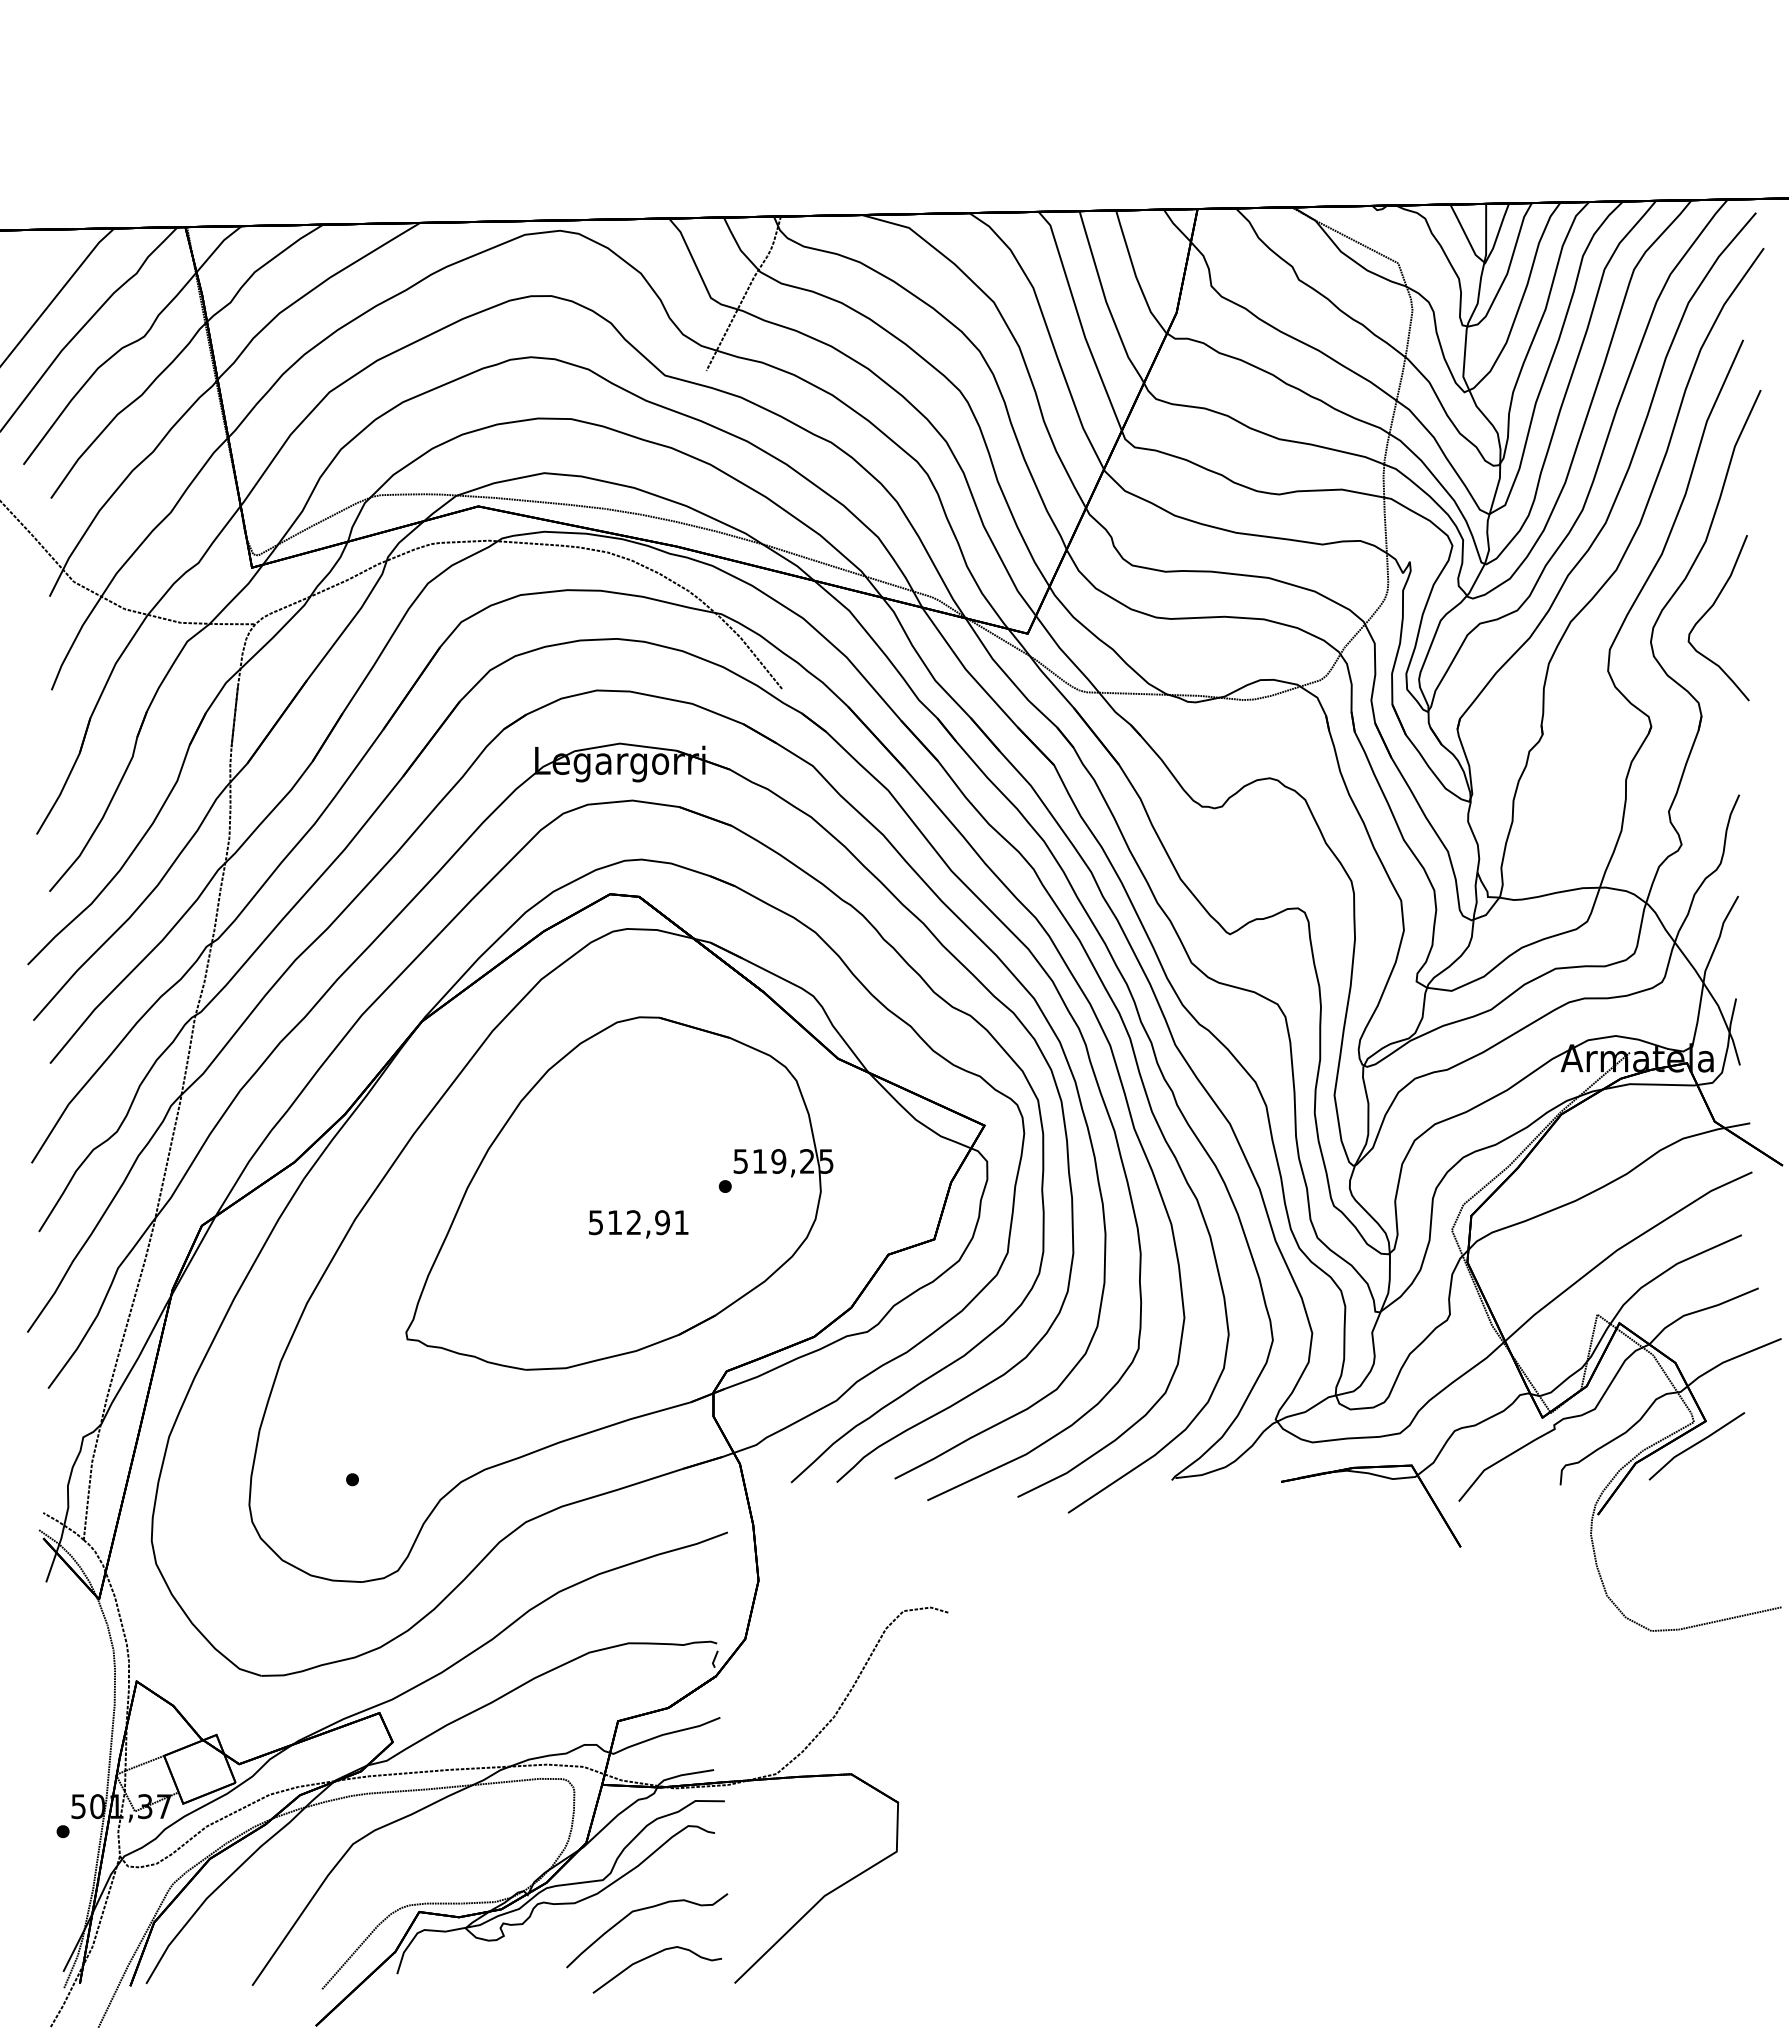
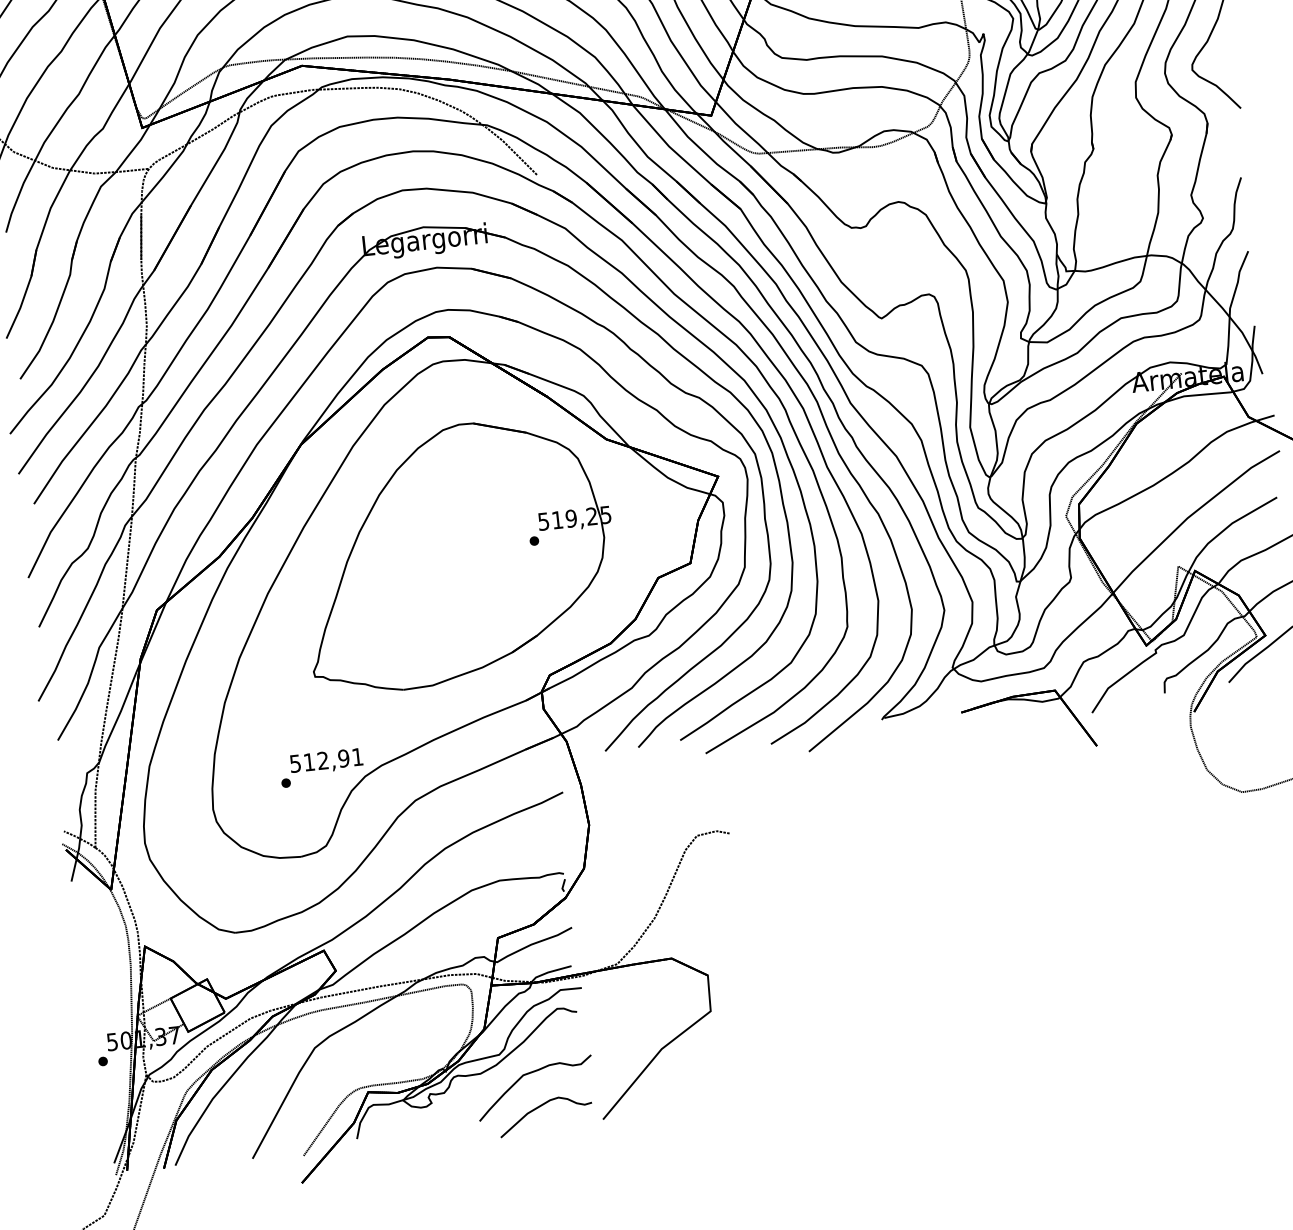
text: (638, 1224) -> (326, 761), moved

